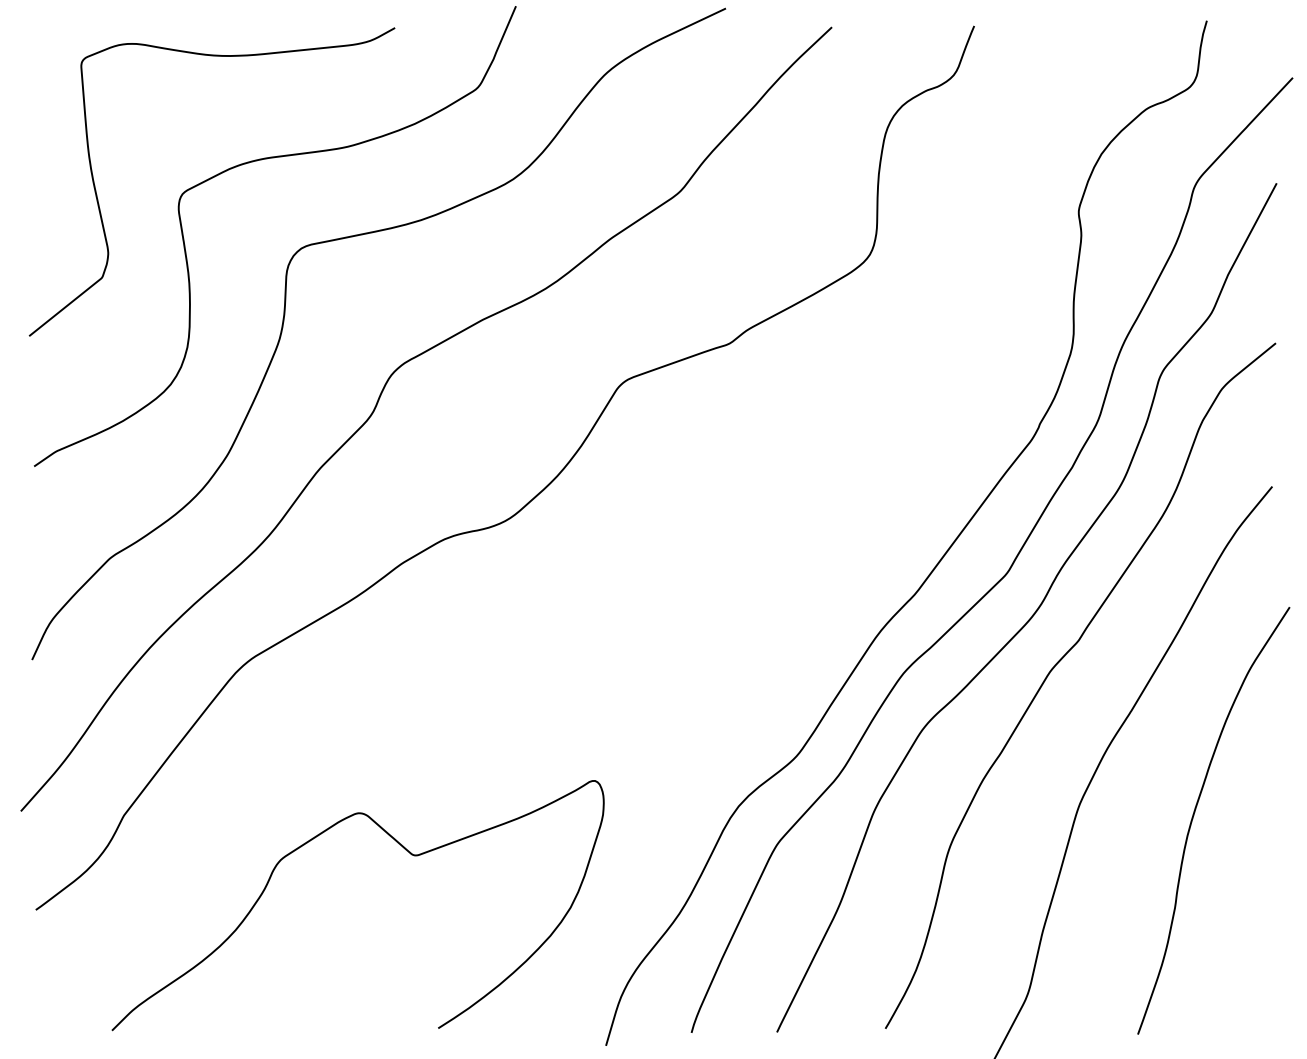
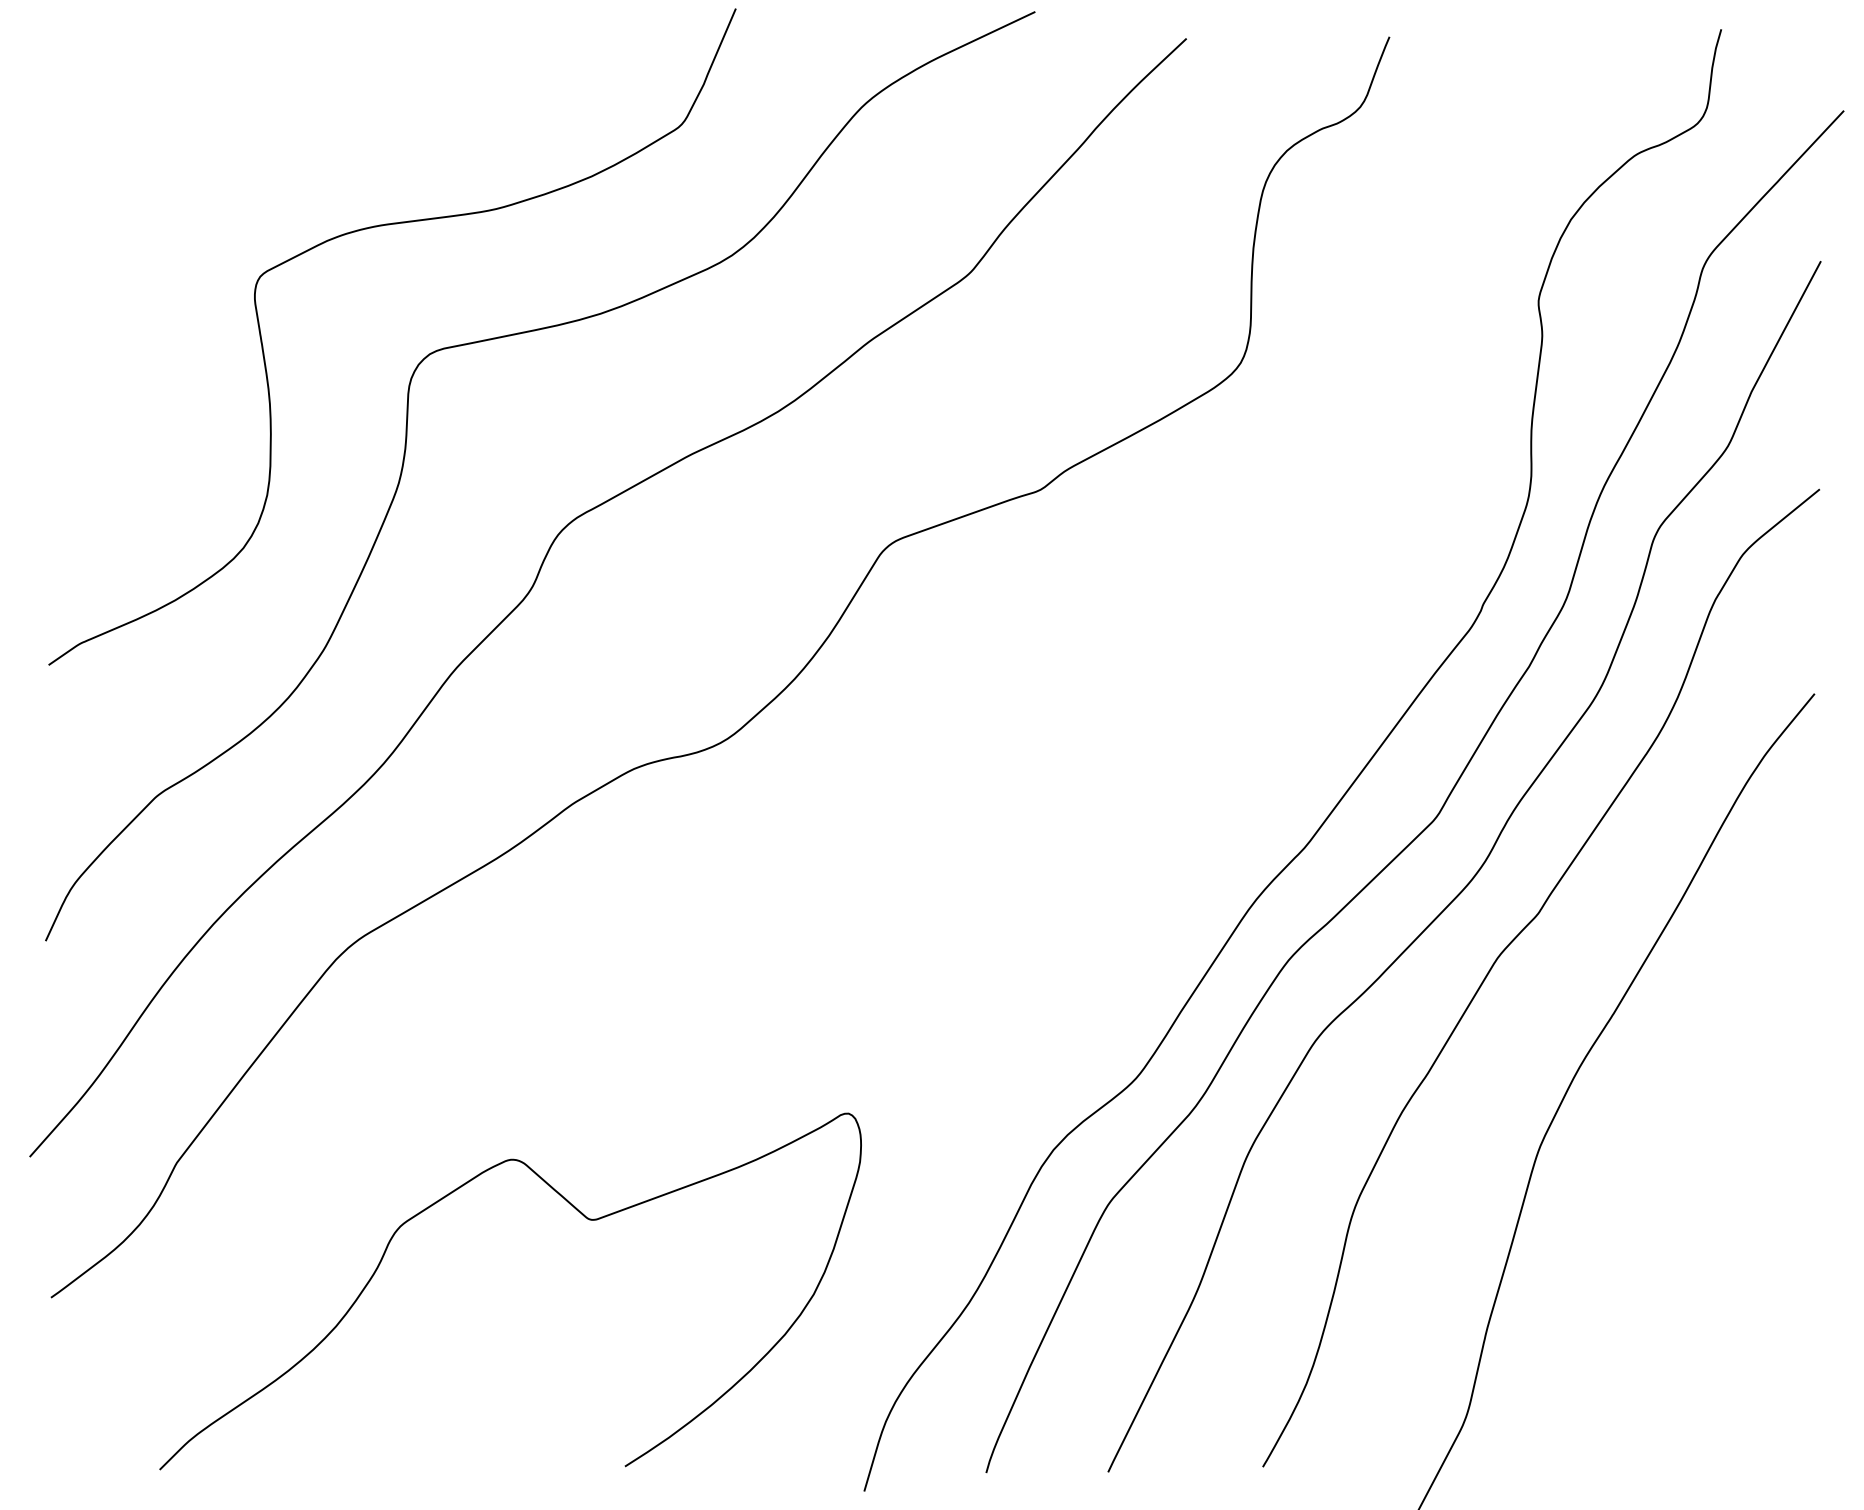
curve: (99, 204) -> (141, 291), removed
curve: (1194, 815) -> (1703, 1162), removed

